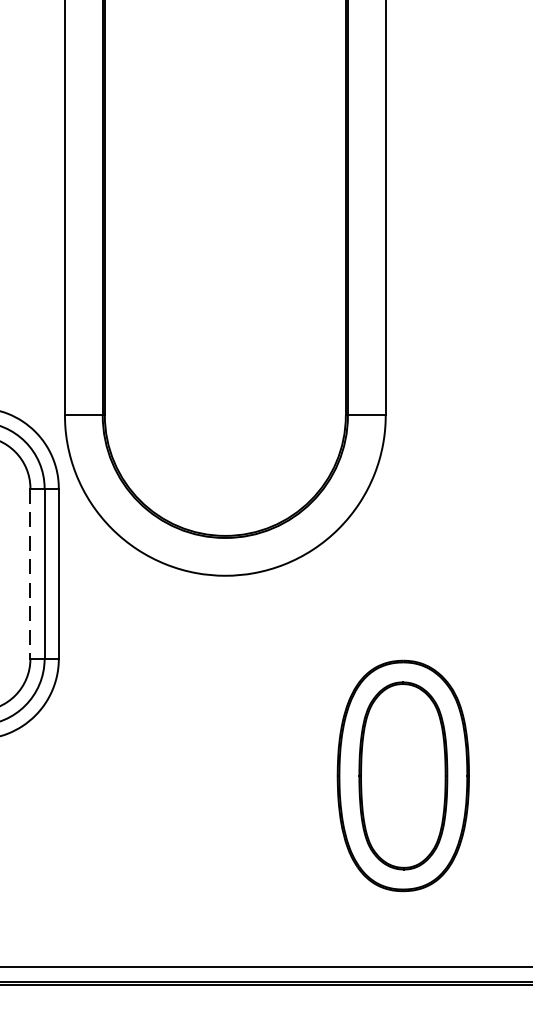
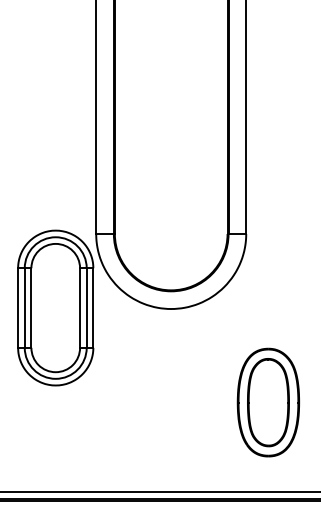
line: (31, 574) -> (80, 308), dashed -> solid
part: (401, 775) -> (267, 402), moved

